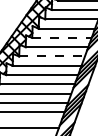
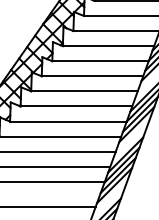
line: (61, 37) -> (99, 60), dashed -> solid
line: (52, 56) -> (85, 91), dashed -> solid

